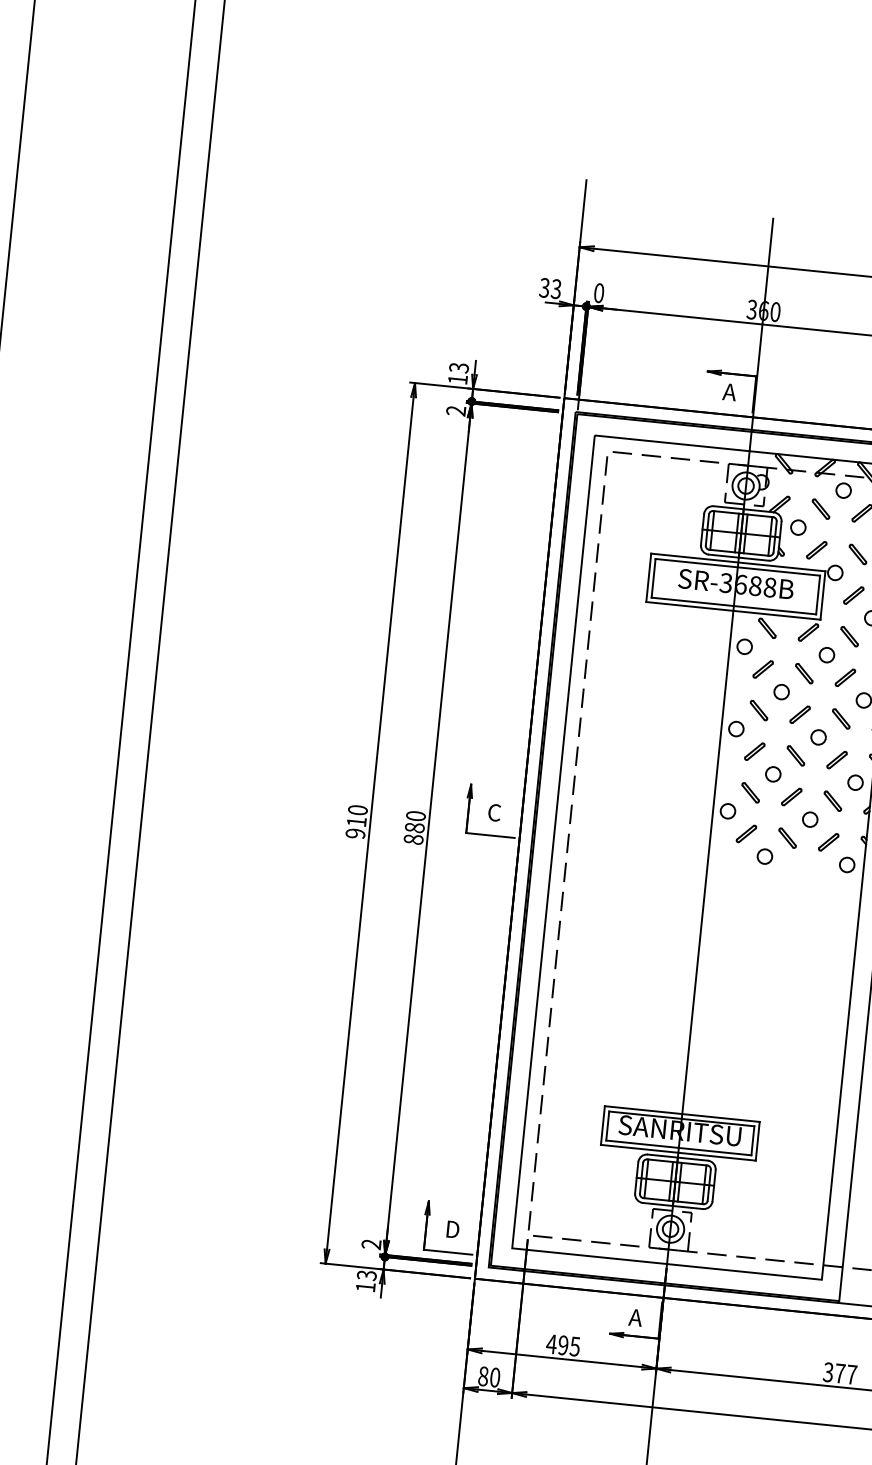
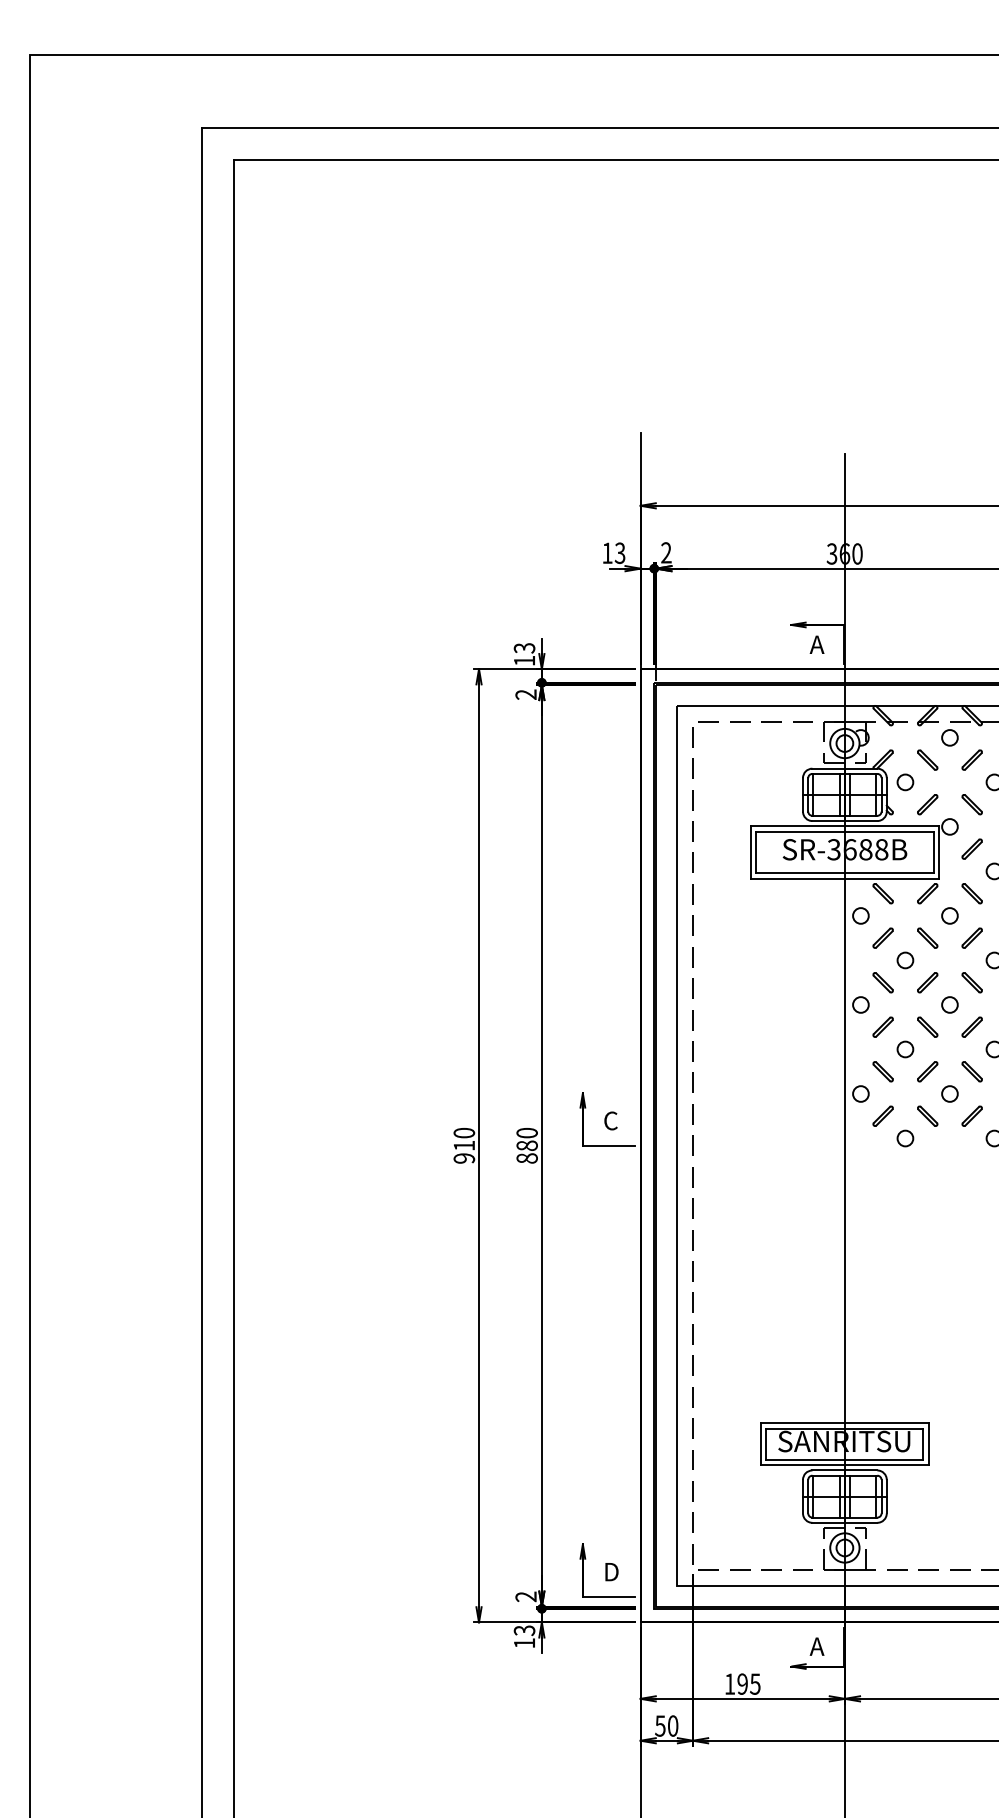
text: (544, 287) -> (607, 552), 33 -> 13
text: (599, 292) -> (666, 552), 0 -> 2
text: (551, 1343) -> (729, 1683), 495 -> 195
text: (483, 1375) -> (660, 1725), 80 -> 50

